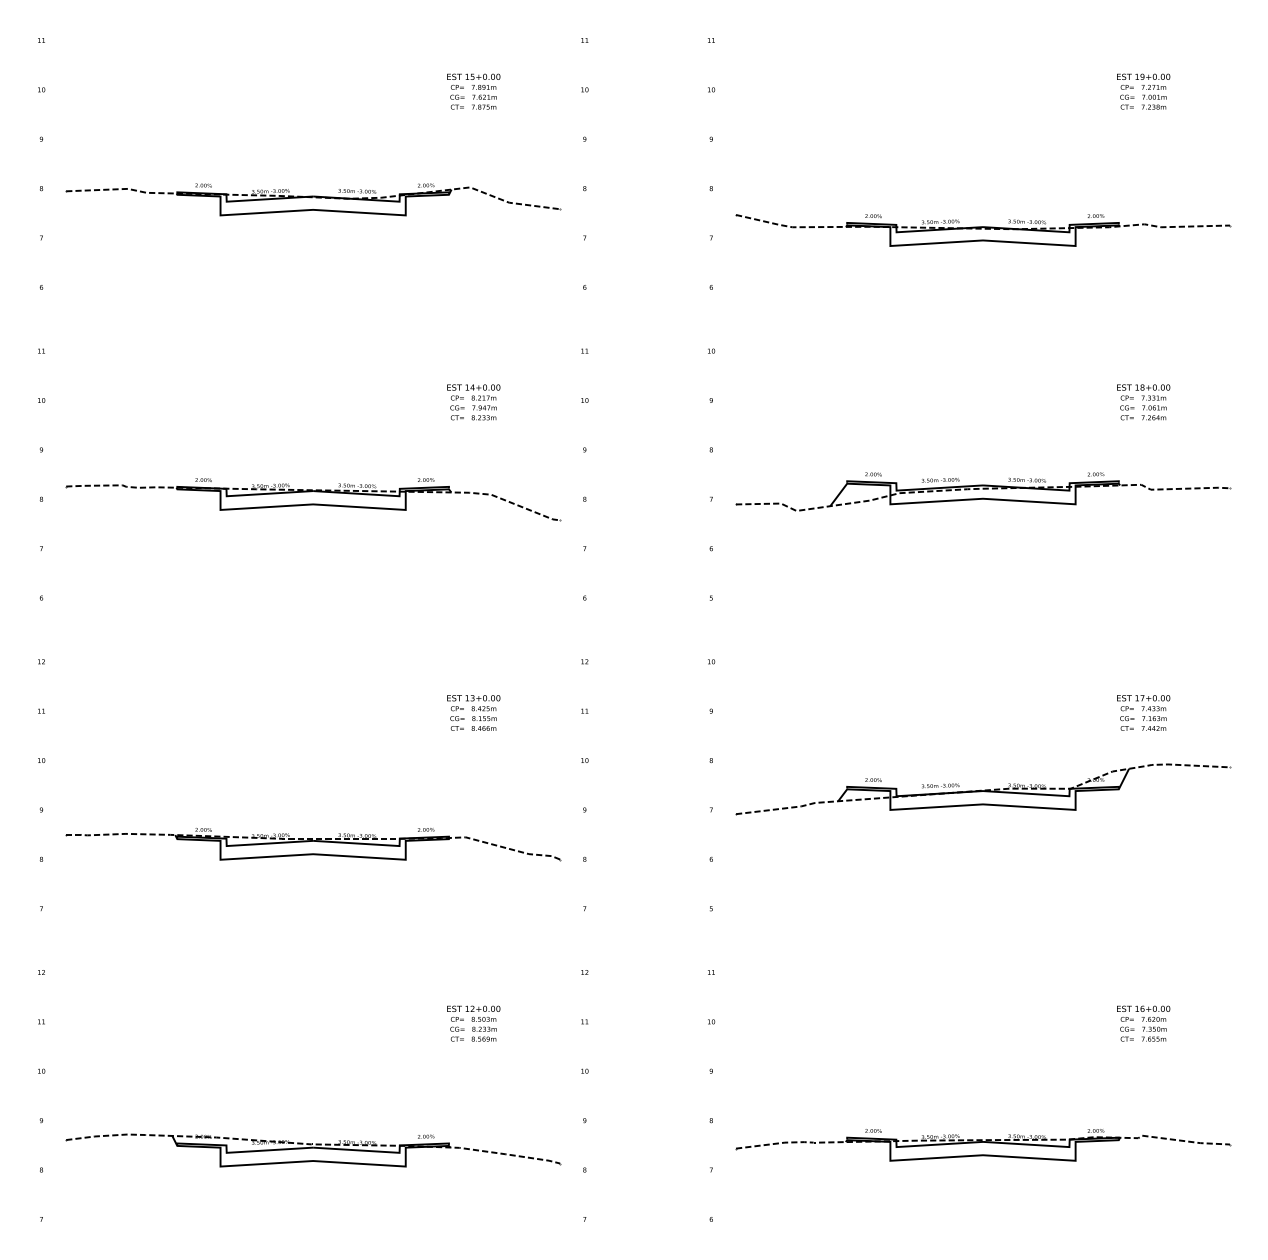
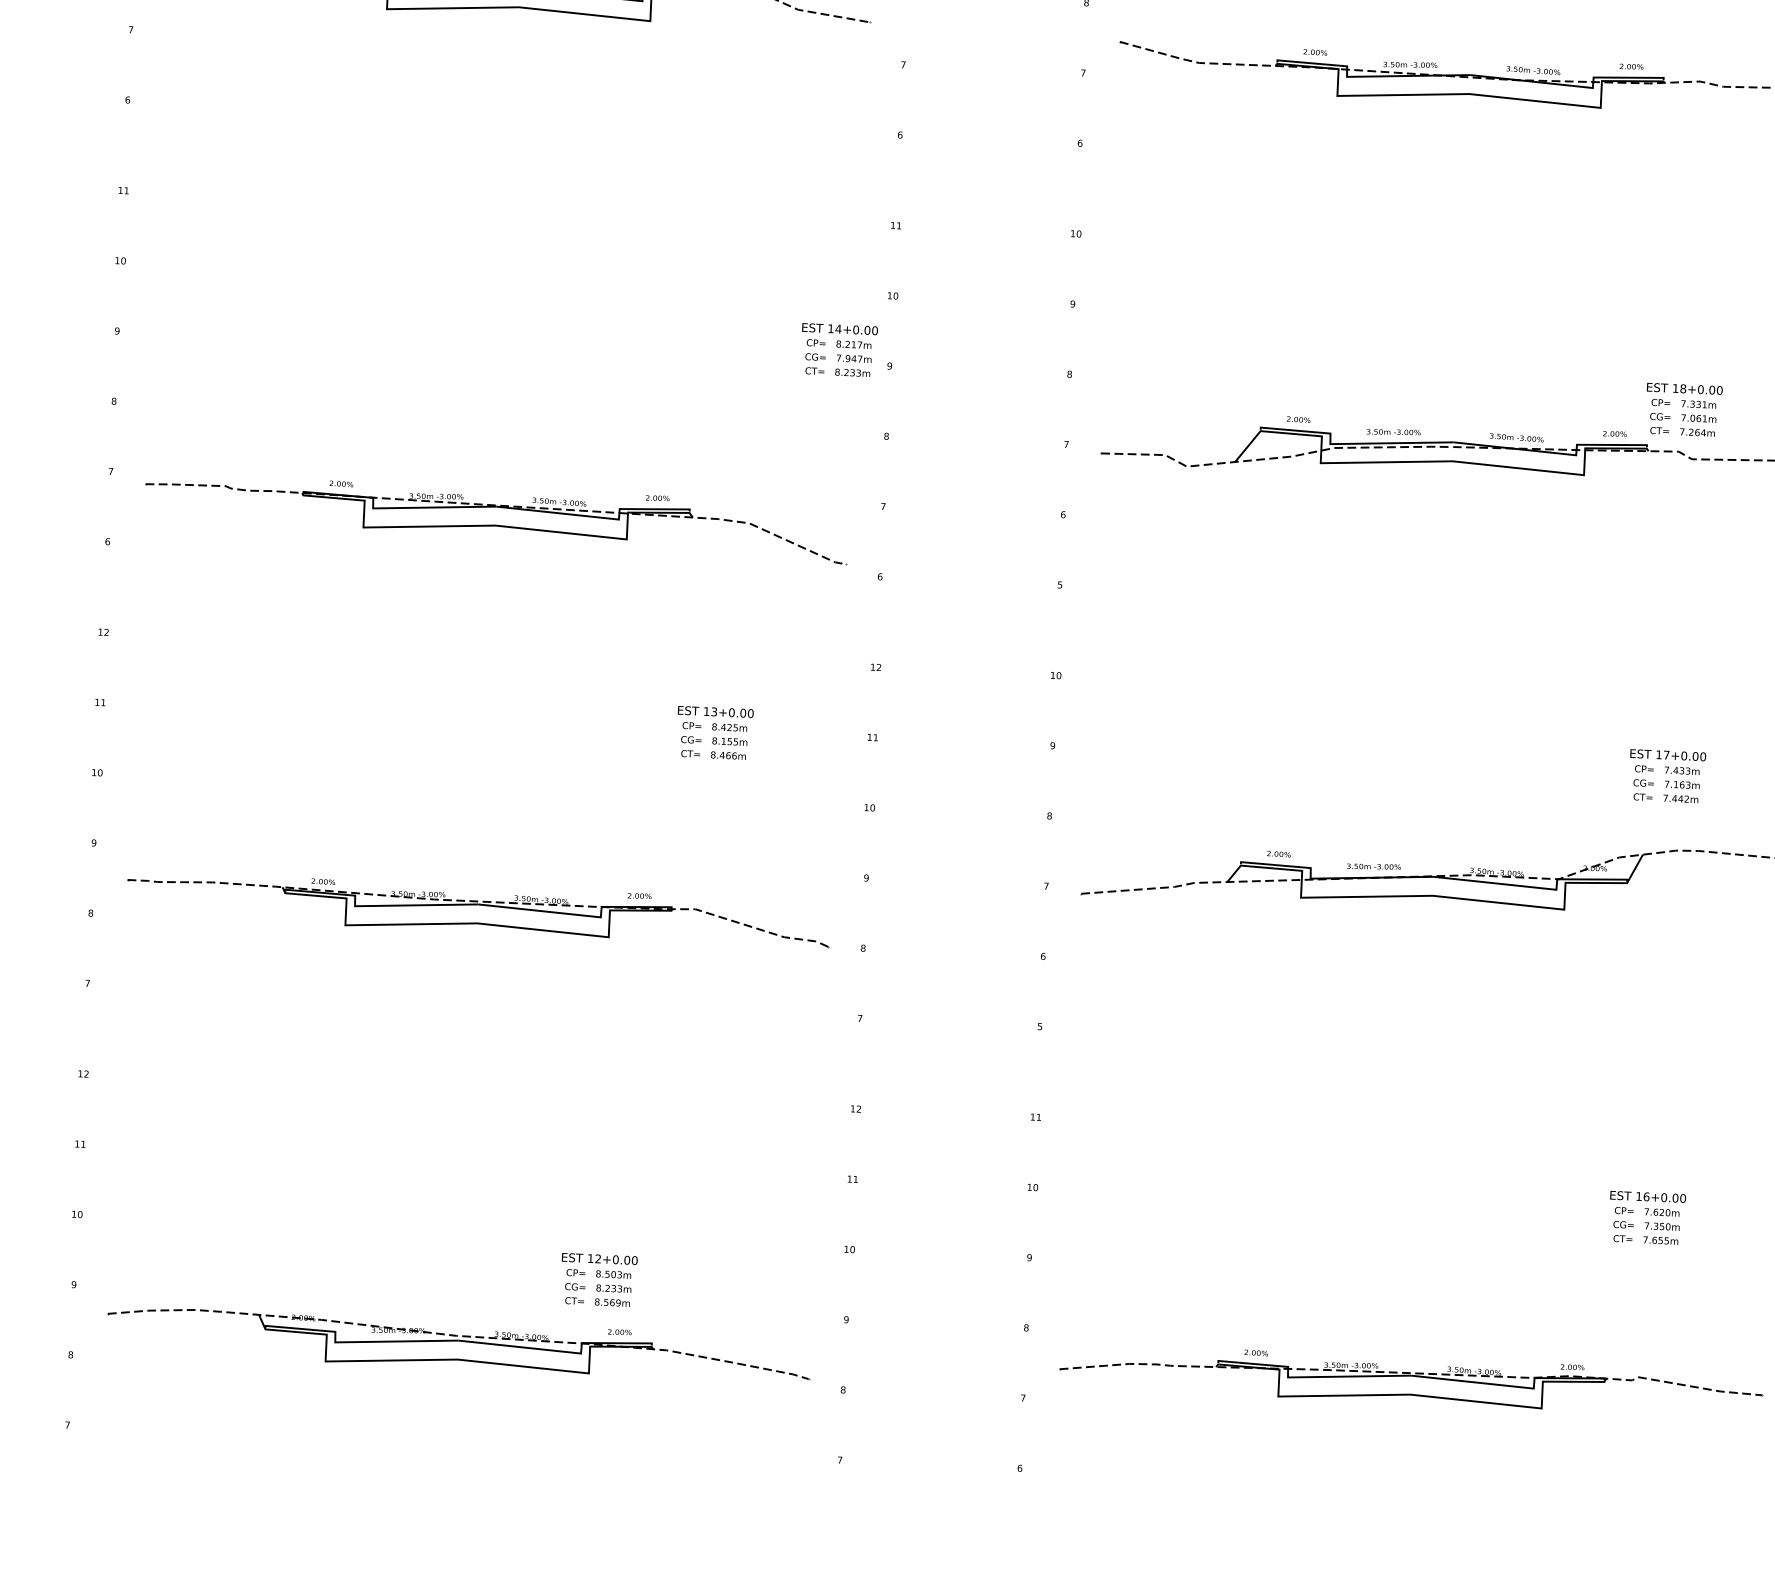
text: (473, 402) -> (838, 350), moved
text: (1143, 402) -> (1683, 410), moved
part: (313, 499) -> (496, 518), moved
text: (473, 1023) -> (598, 1279), moved

